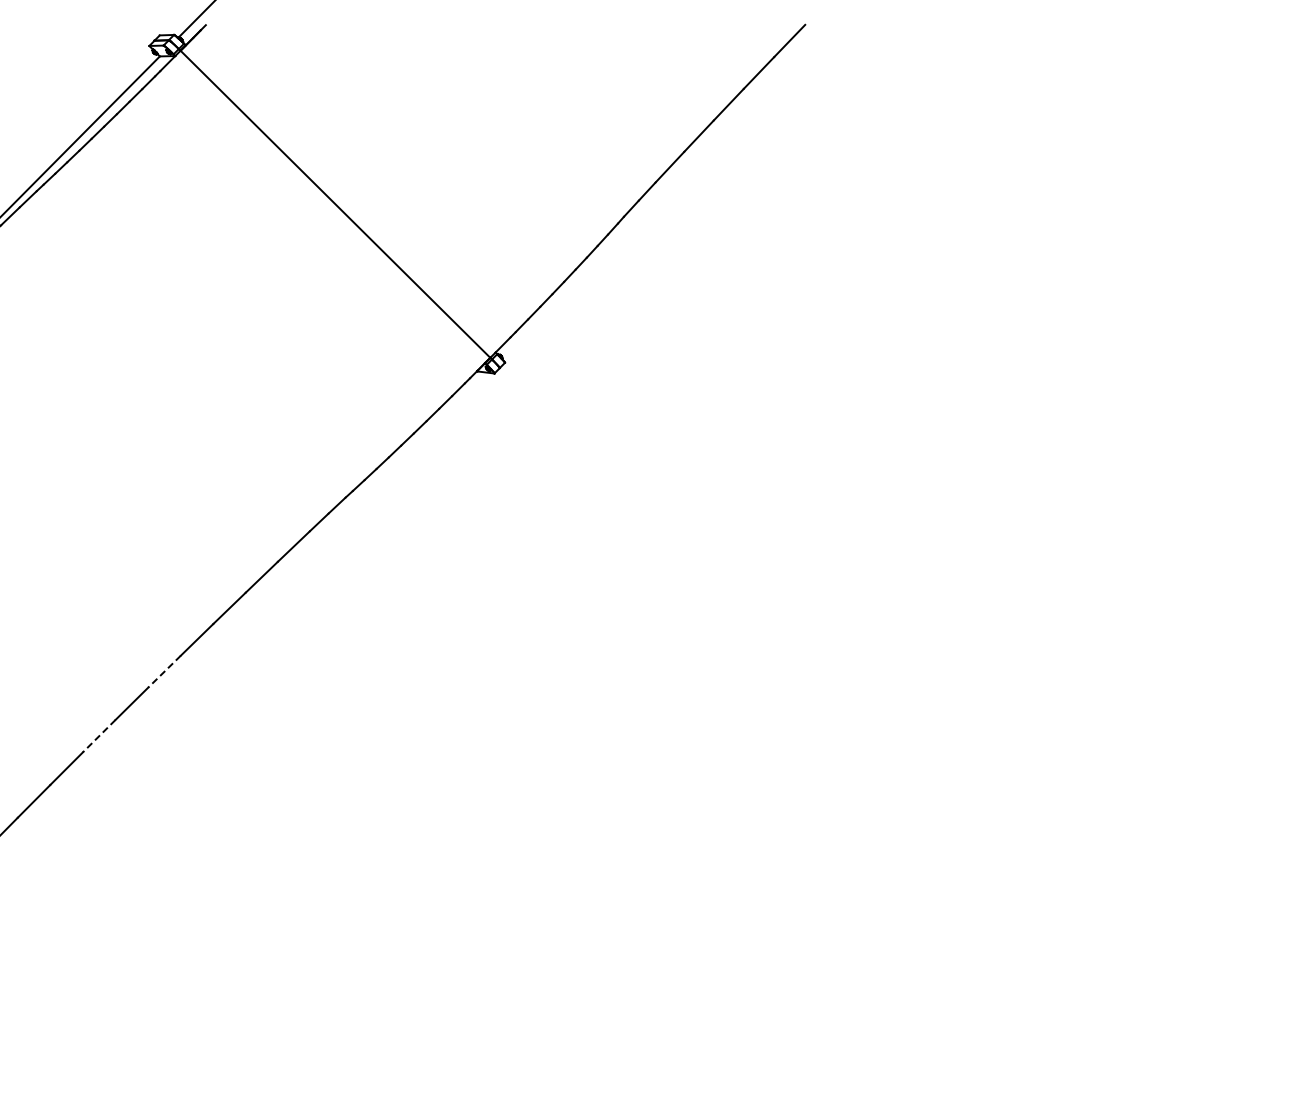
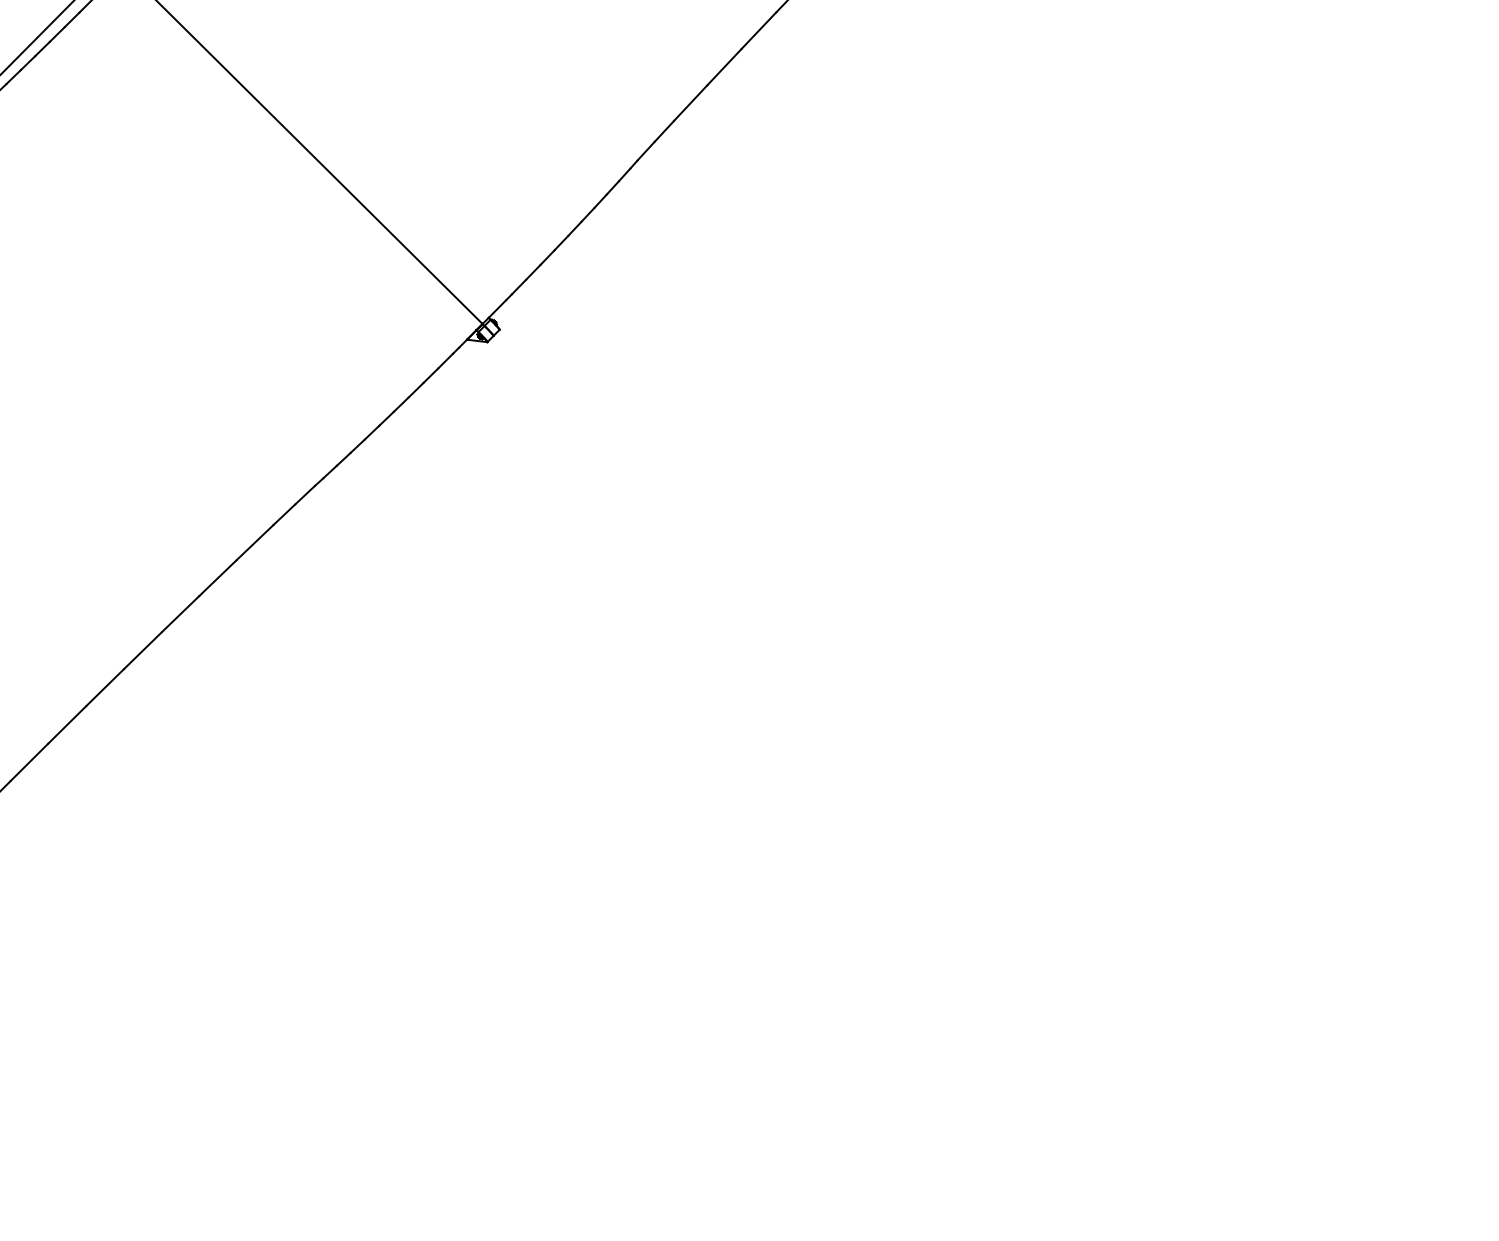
line: (164, 671) -> (105, 687), dashed -> solid
line: (98, 736) -> (28, 762), dashed -> solid

